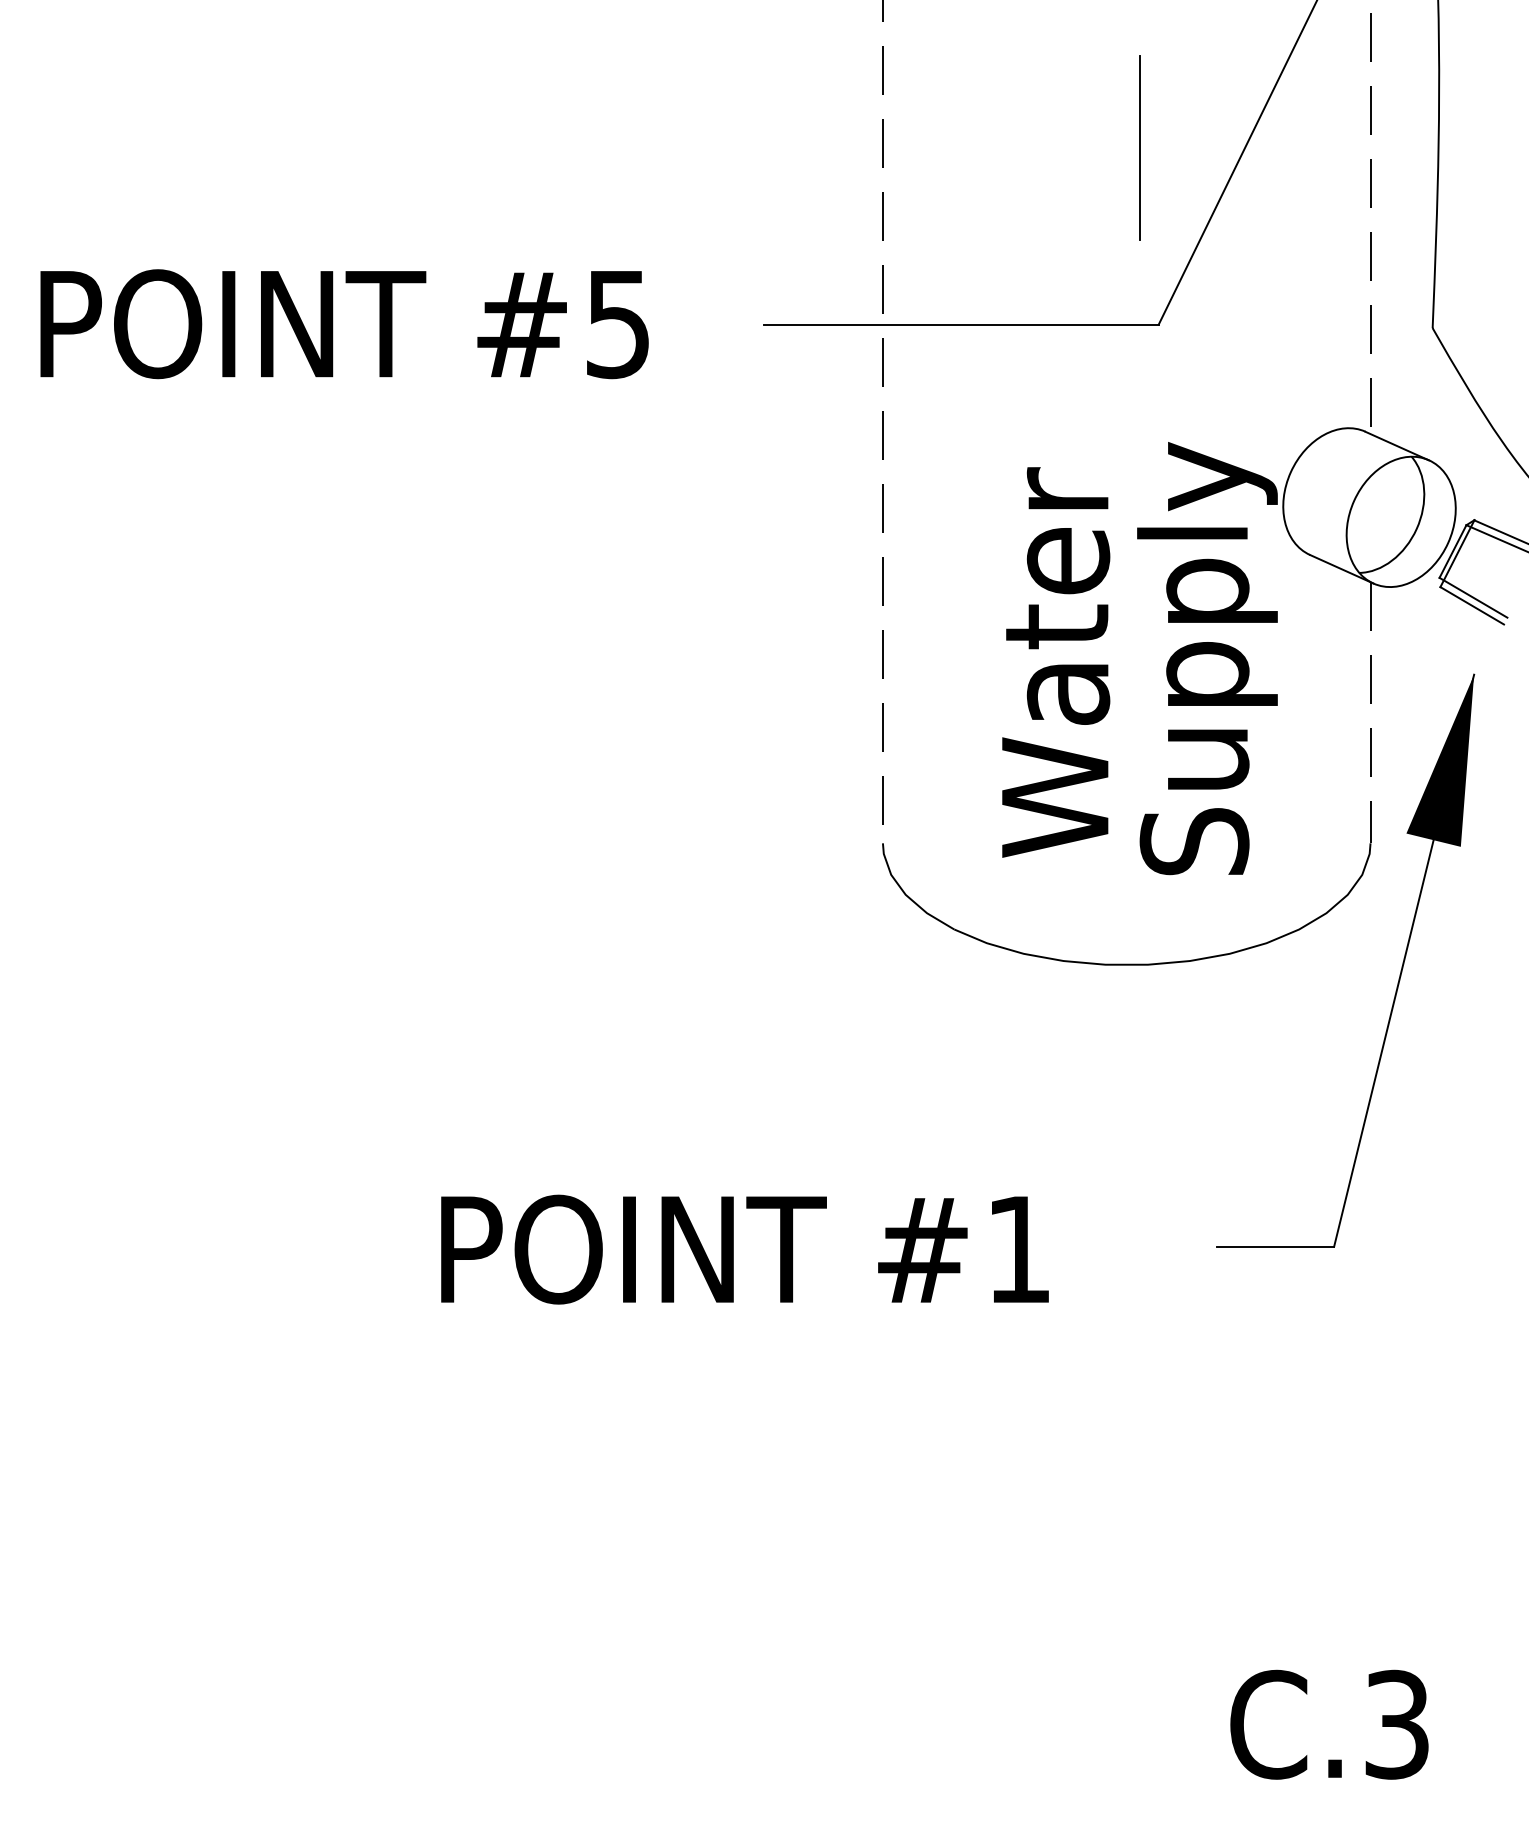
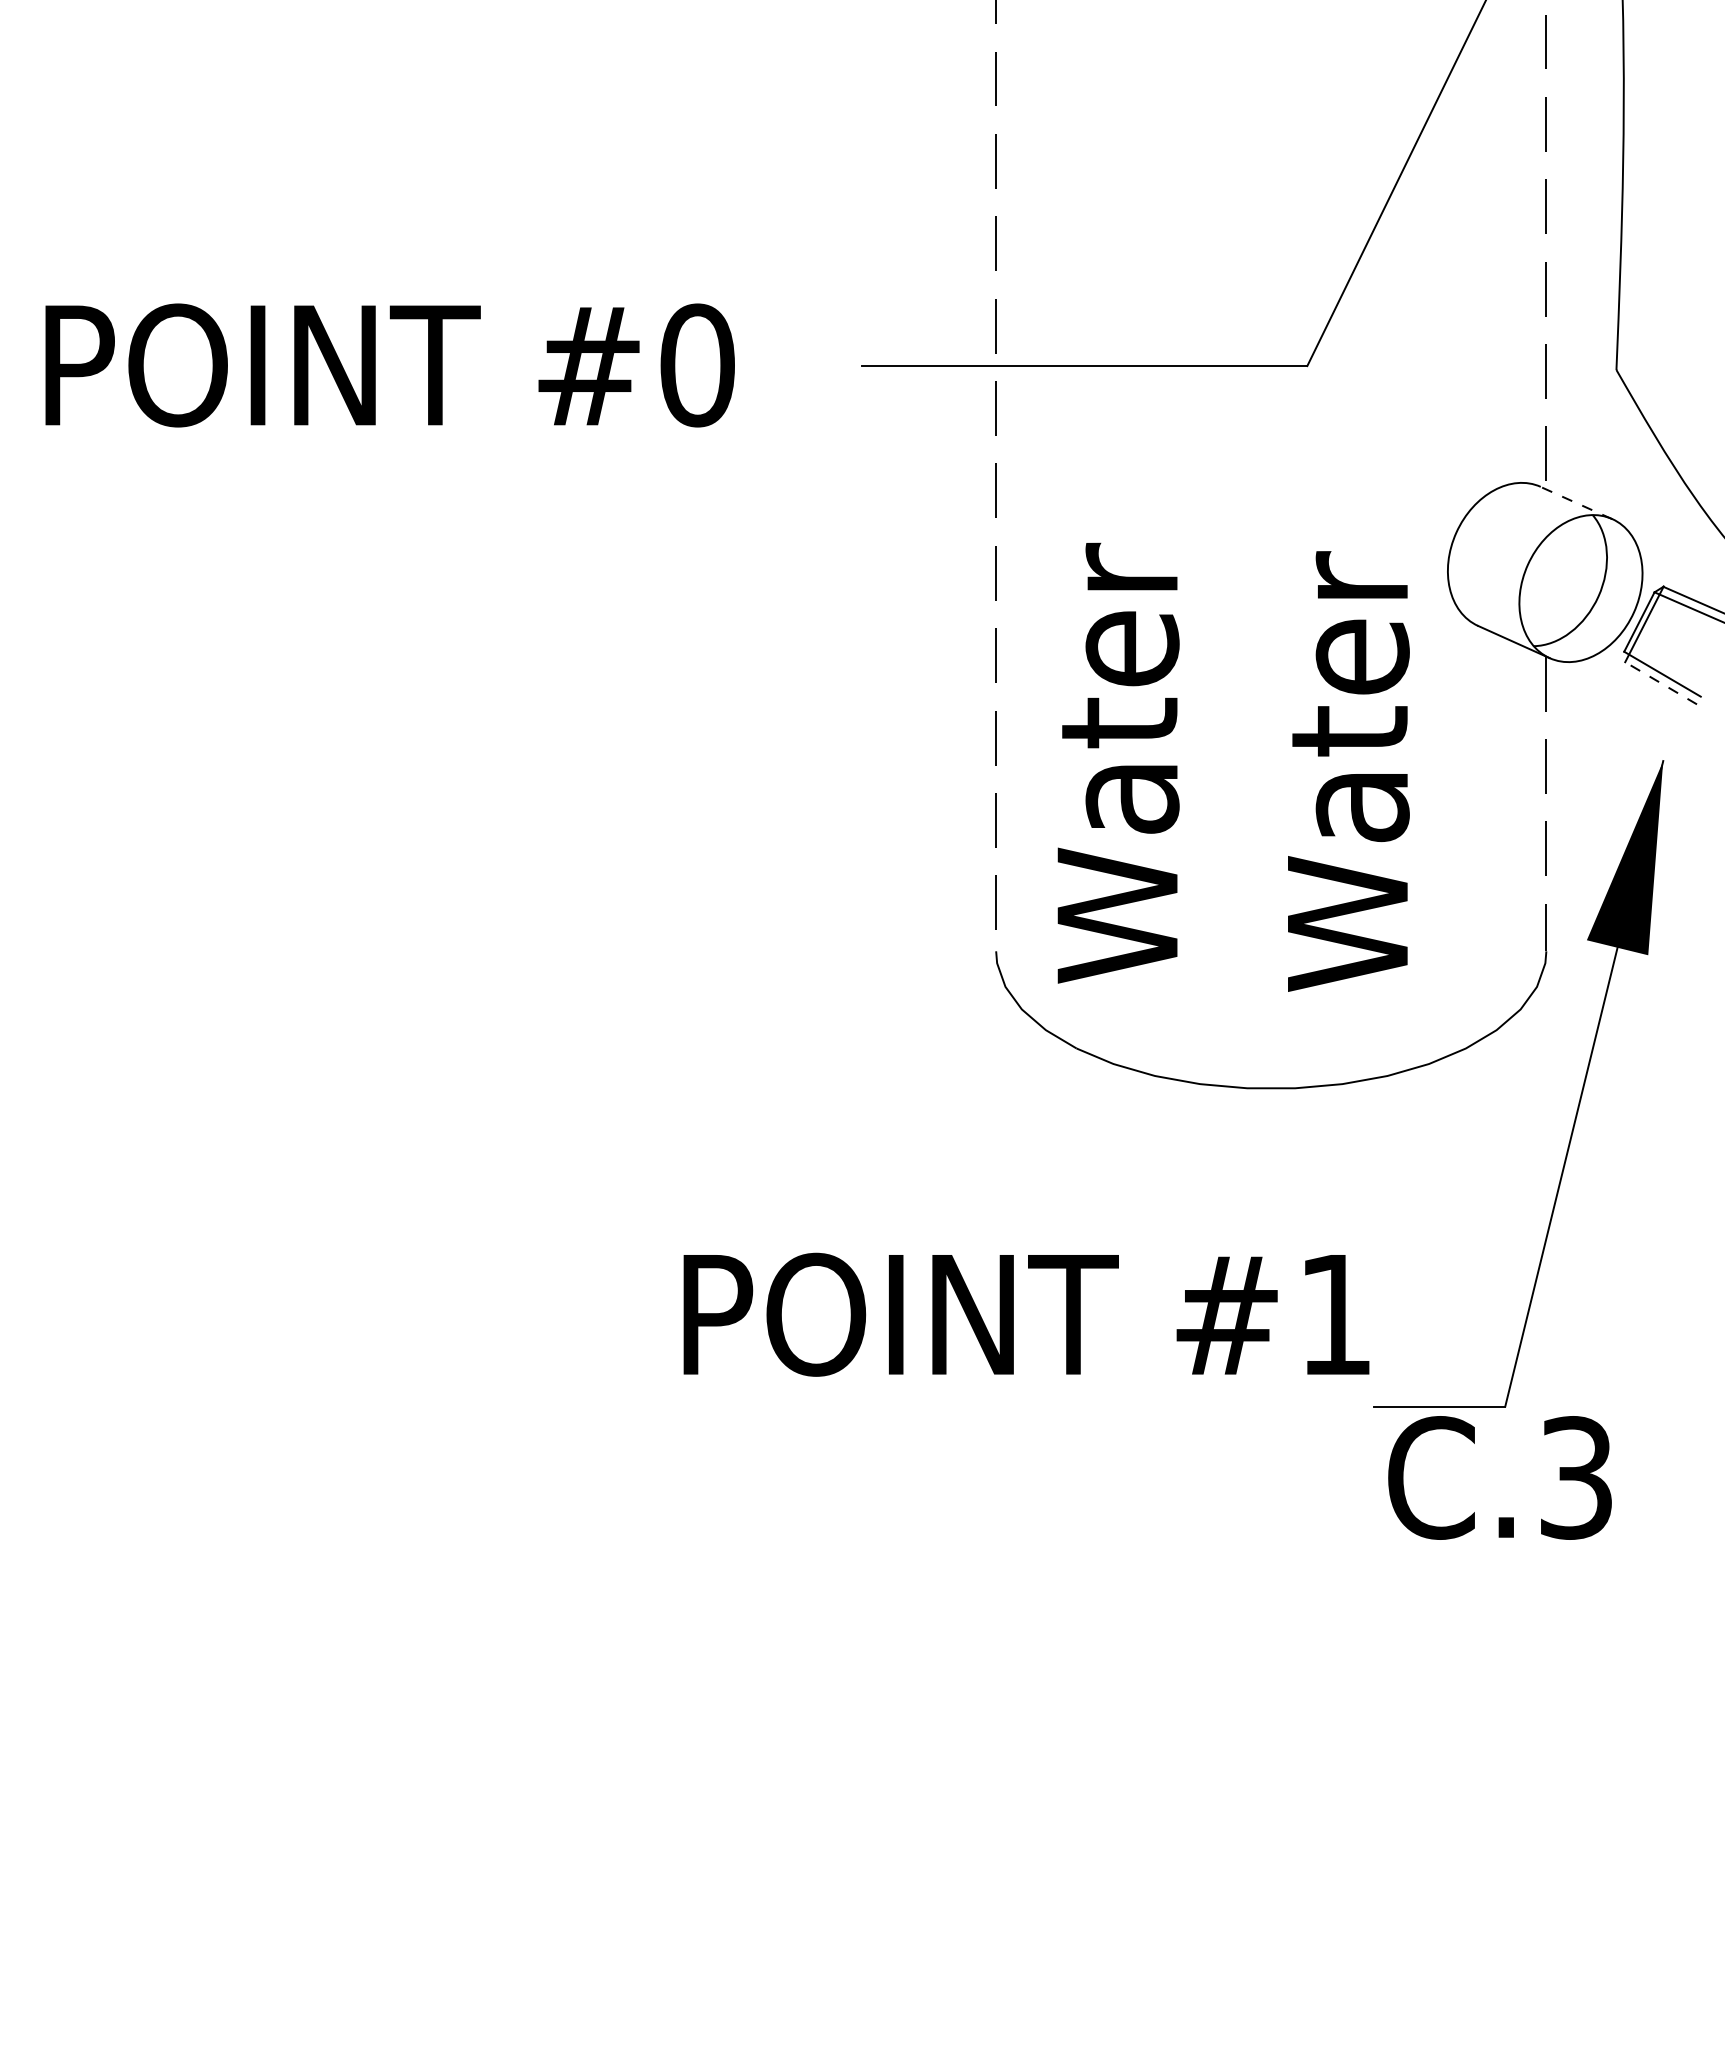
line: (1140, 147) -> (1286, 166), removed
text: (618, 324) -> (697, 365), #5 -> #0
line: (1397, 445) -> (1576, 502), solid -> dashed
line: (1472, 606) -> (1661, 683), solid -> dashed
text: (1207, 660) -> (1362, 744), Supply -> Water
text: (1056, 661) -> (1118, 762), moved
text: (745, 1249) -> (1026, 1314), moved
text: (1329, 1724) -> (1499, 1477), moved

